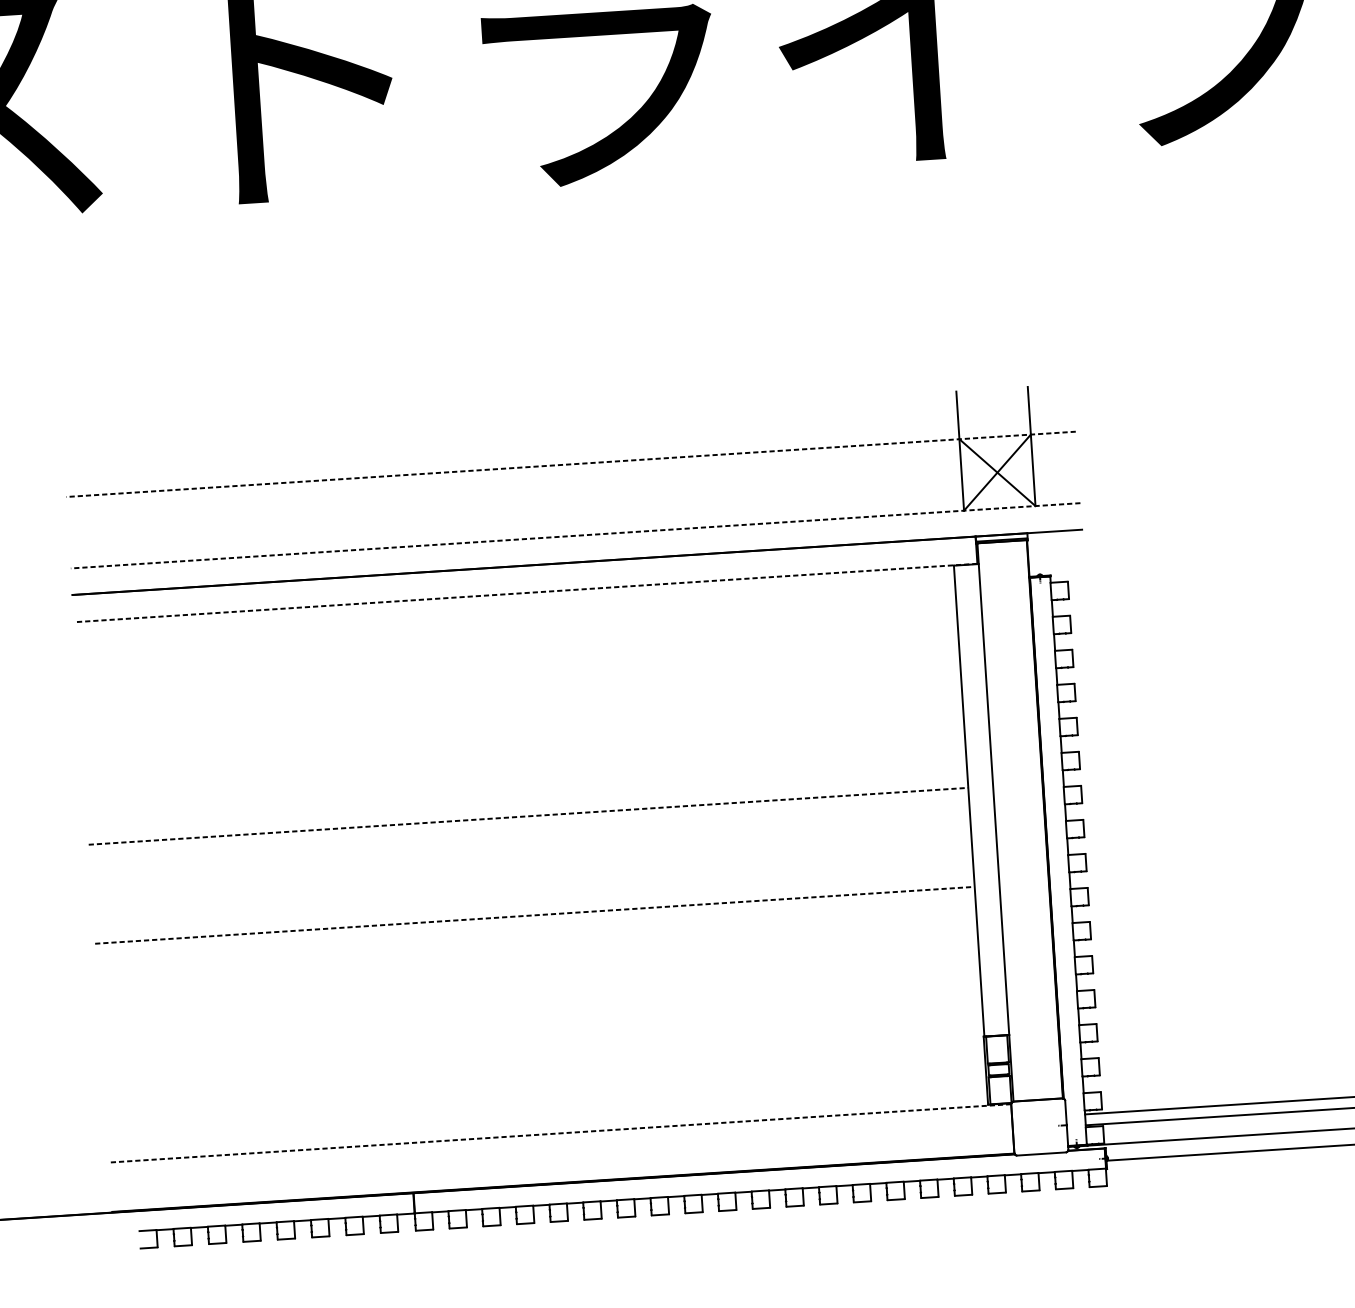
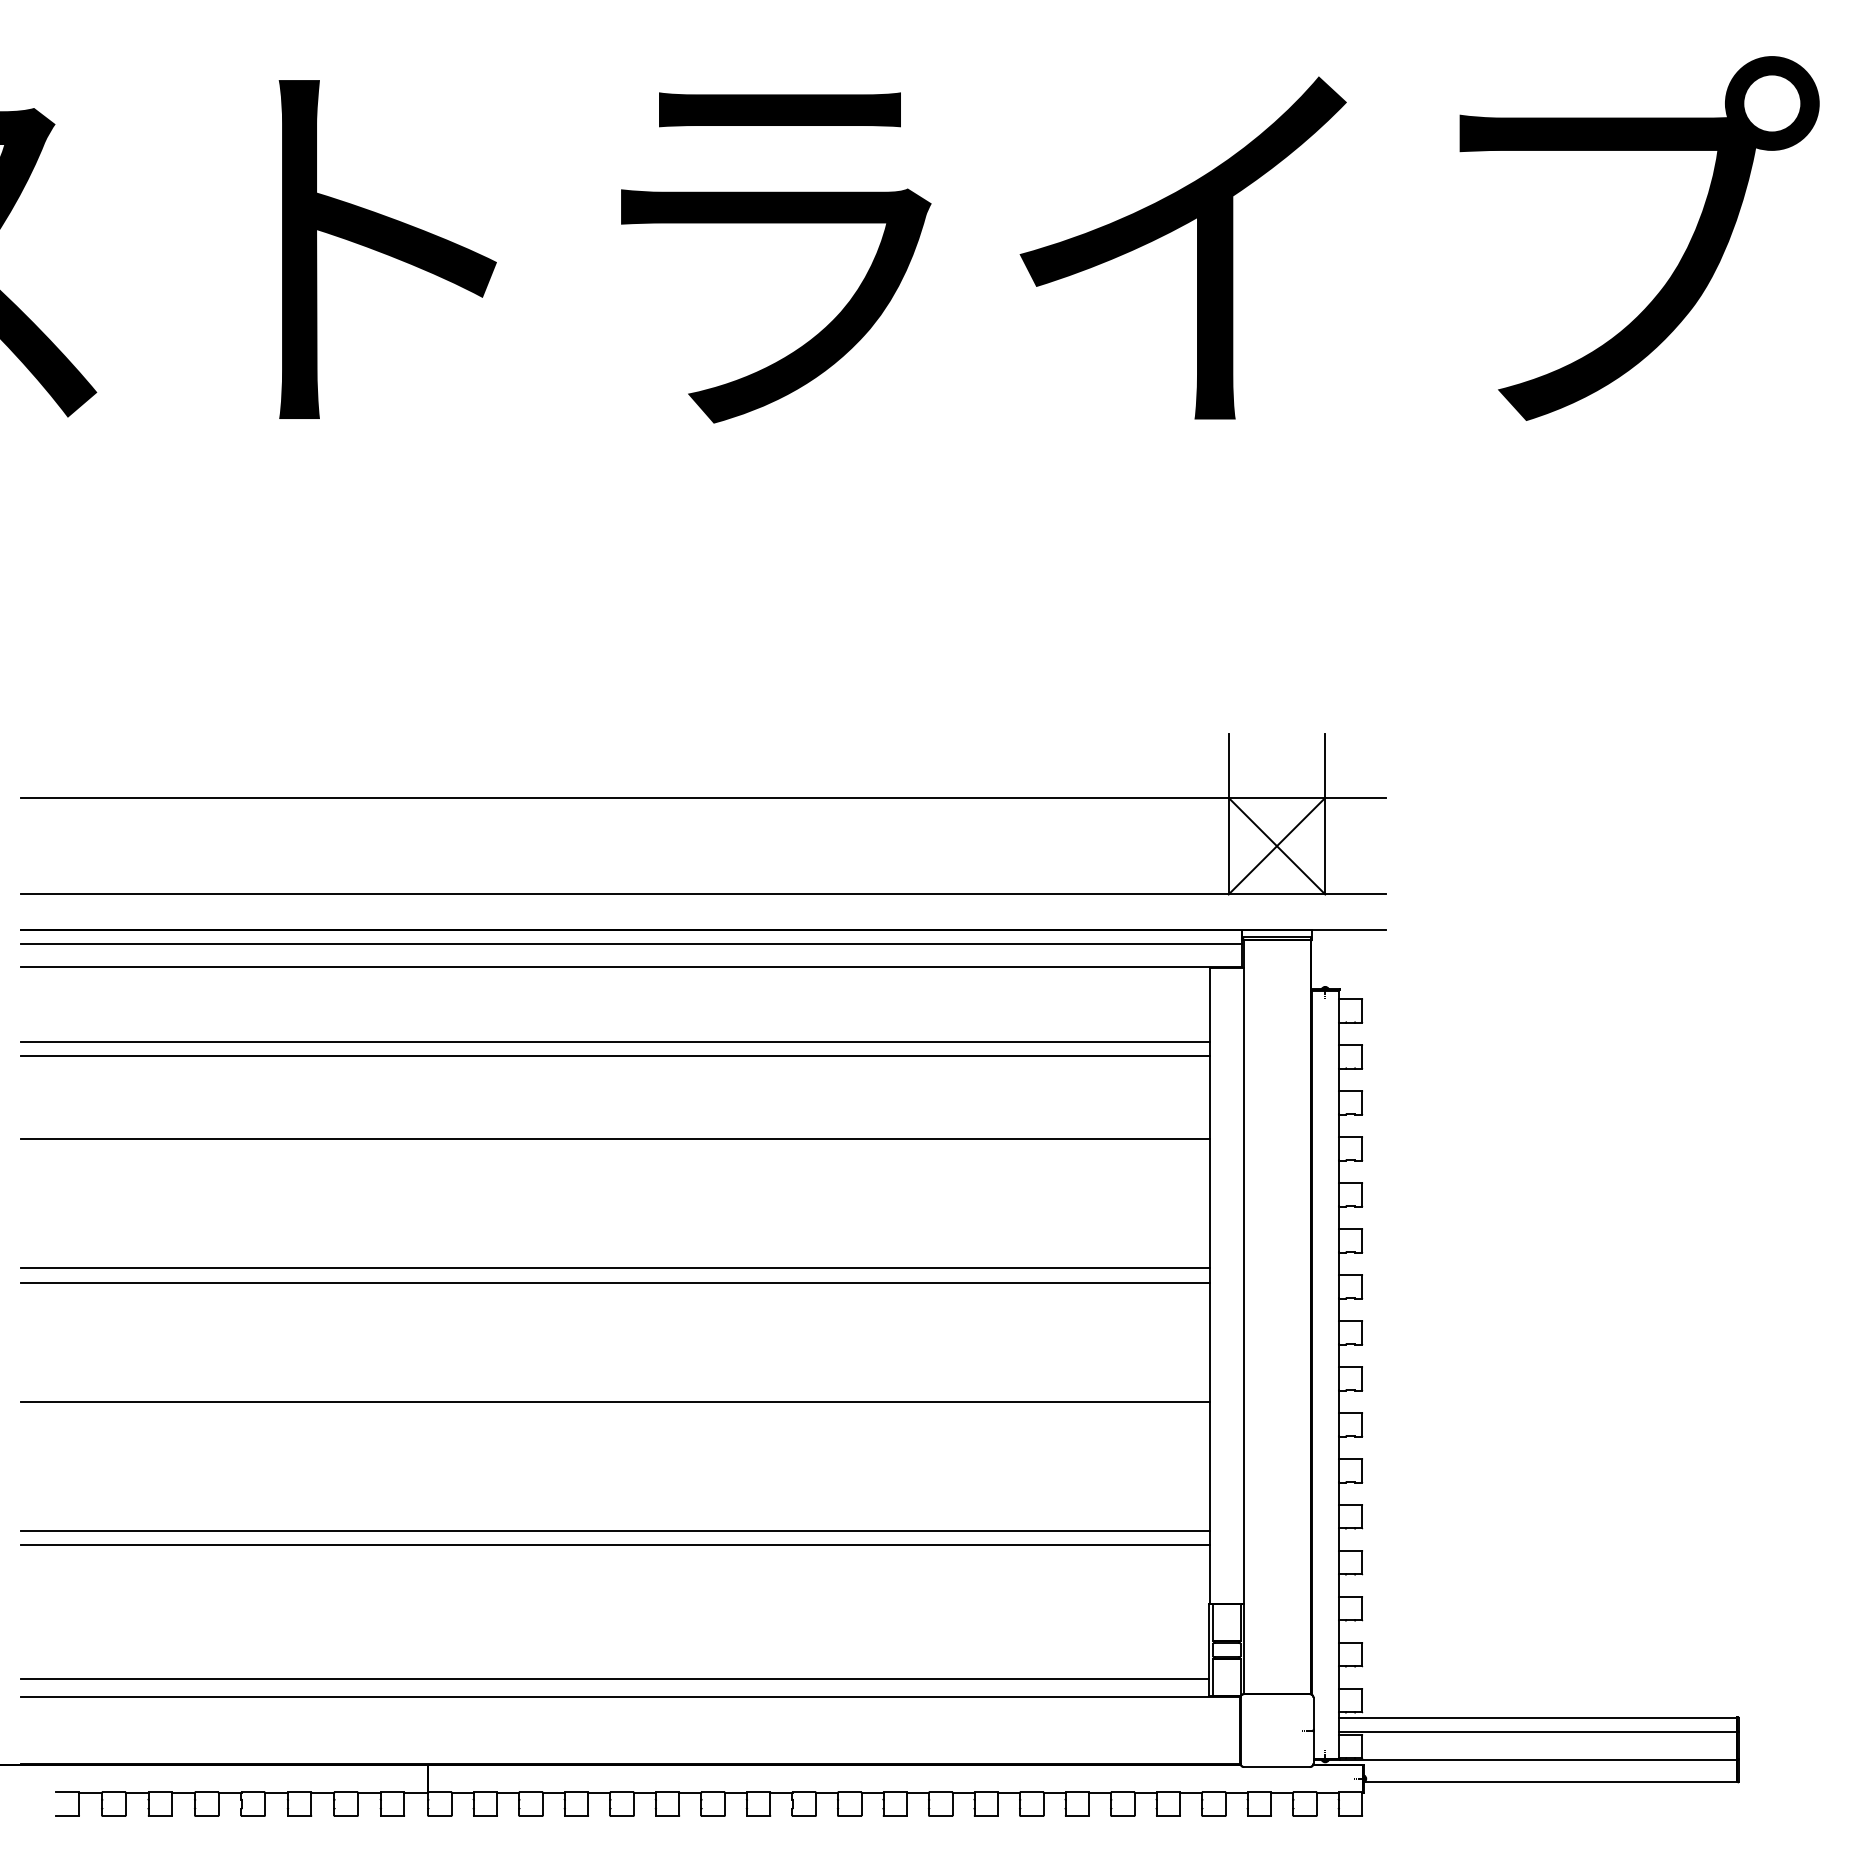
line: (570, 464) -> (703, 797), dashed -> solid
line: (575, 535) -> (703, 894), dashed -> solid
line: (524, 576) -> (631, 944), added
line: (525, 593) -> (631, 967), dashed -> solid
line: (517, 648) -> (615, 1041), added
line: (518, 659) -> (615, 1056), added
line: (522, 721) -> (615, 1139), added
line: (528, 815) -> (616, 1267), dashed -> solid
line: (528, 827) -> (615, 1282), added
line: (535, 915) -> (616, 1401), dashed -> solid
line: (540, 1010) -> (615, 1530), added
line: (541, 1021) -> (615, 1545), added
line: (547, 1120) -> (615, 1678), added
line: (560, 1133) -> (631, 1697), dashed -> solid

